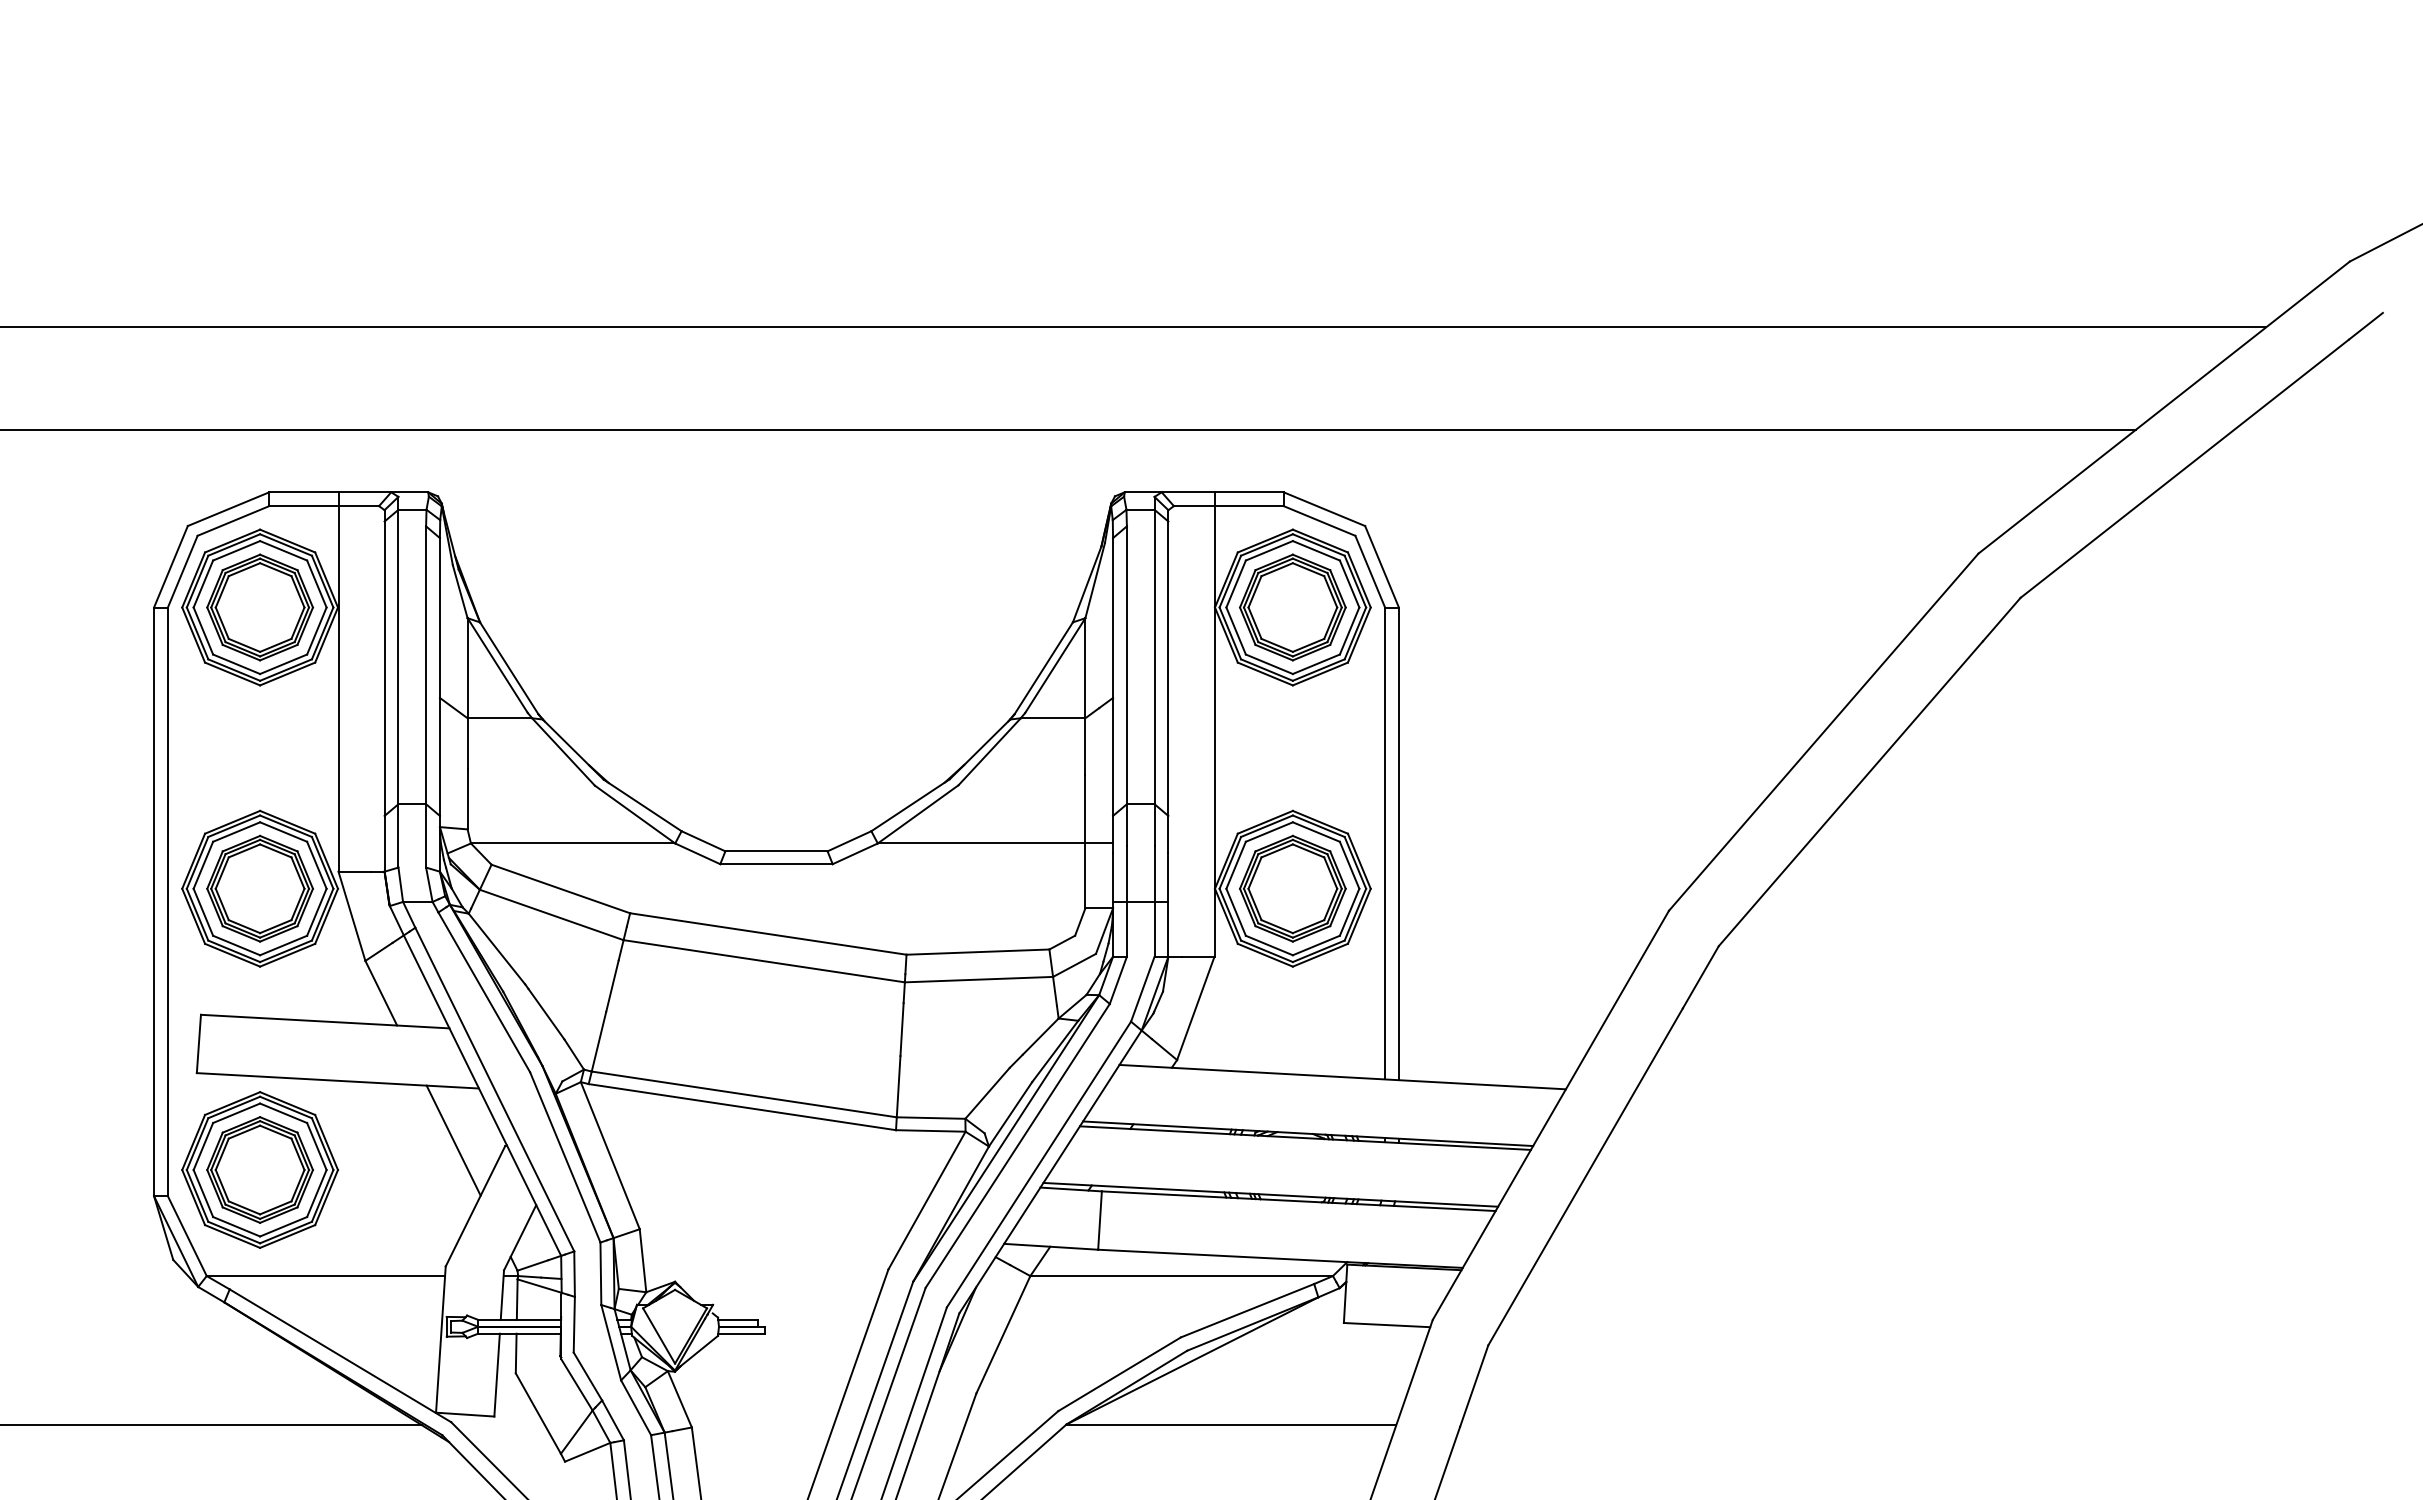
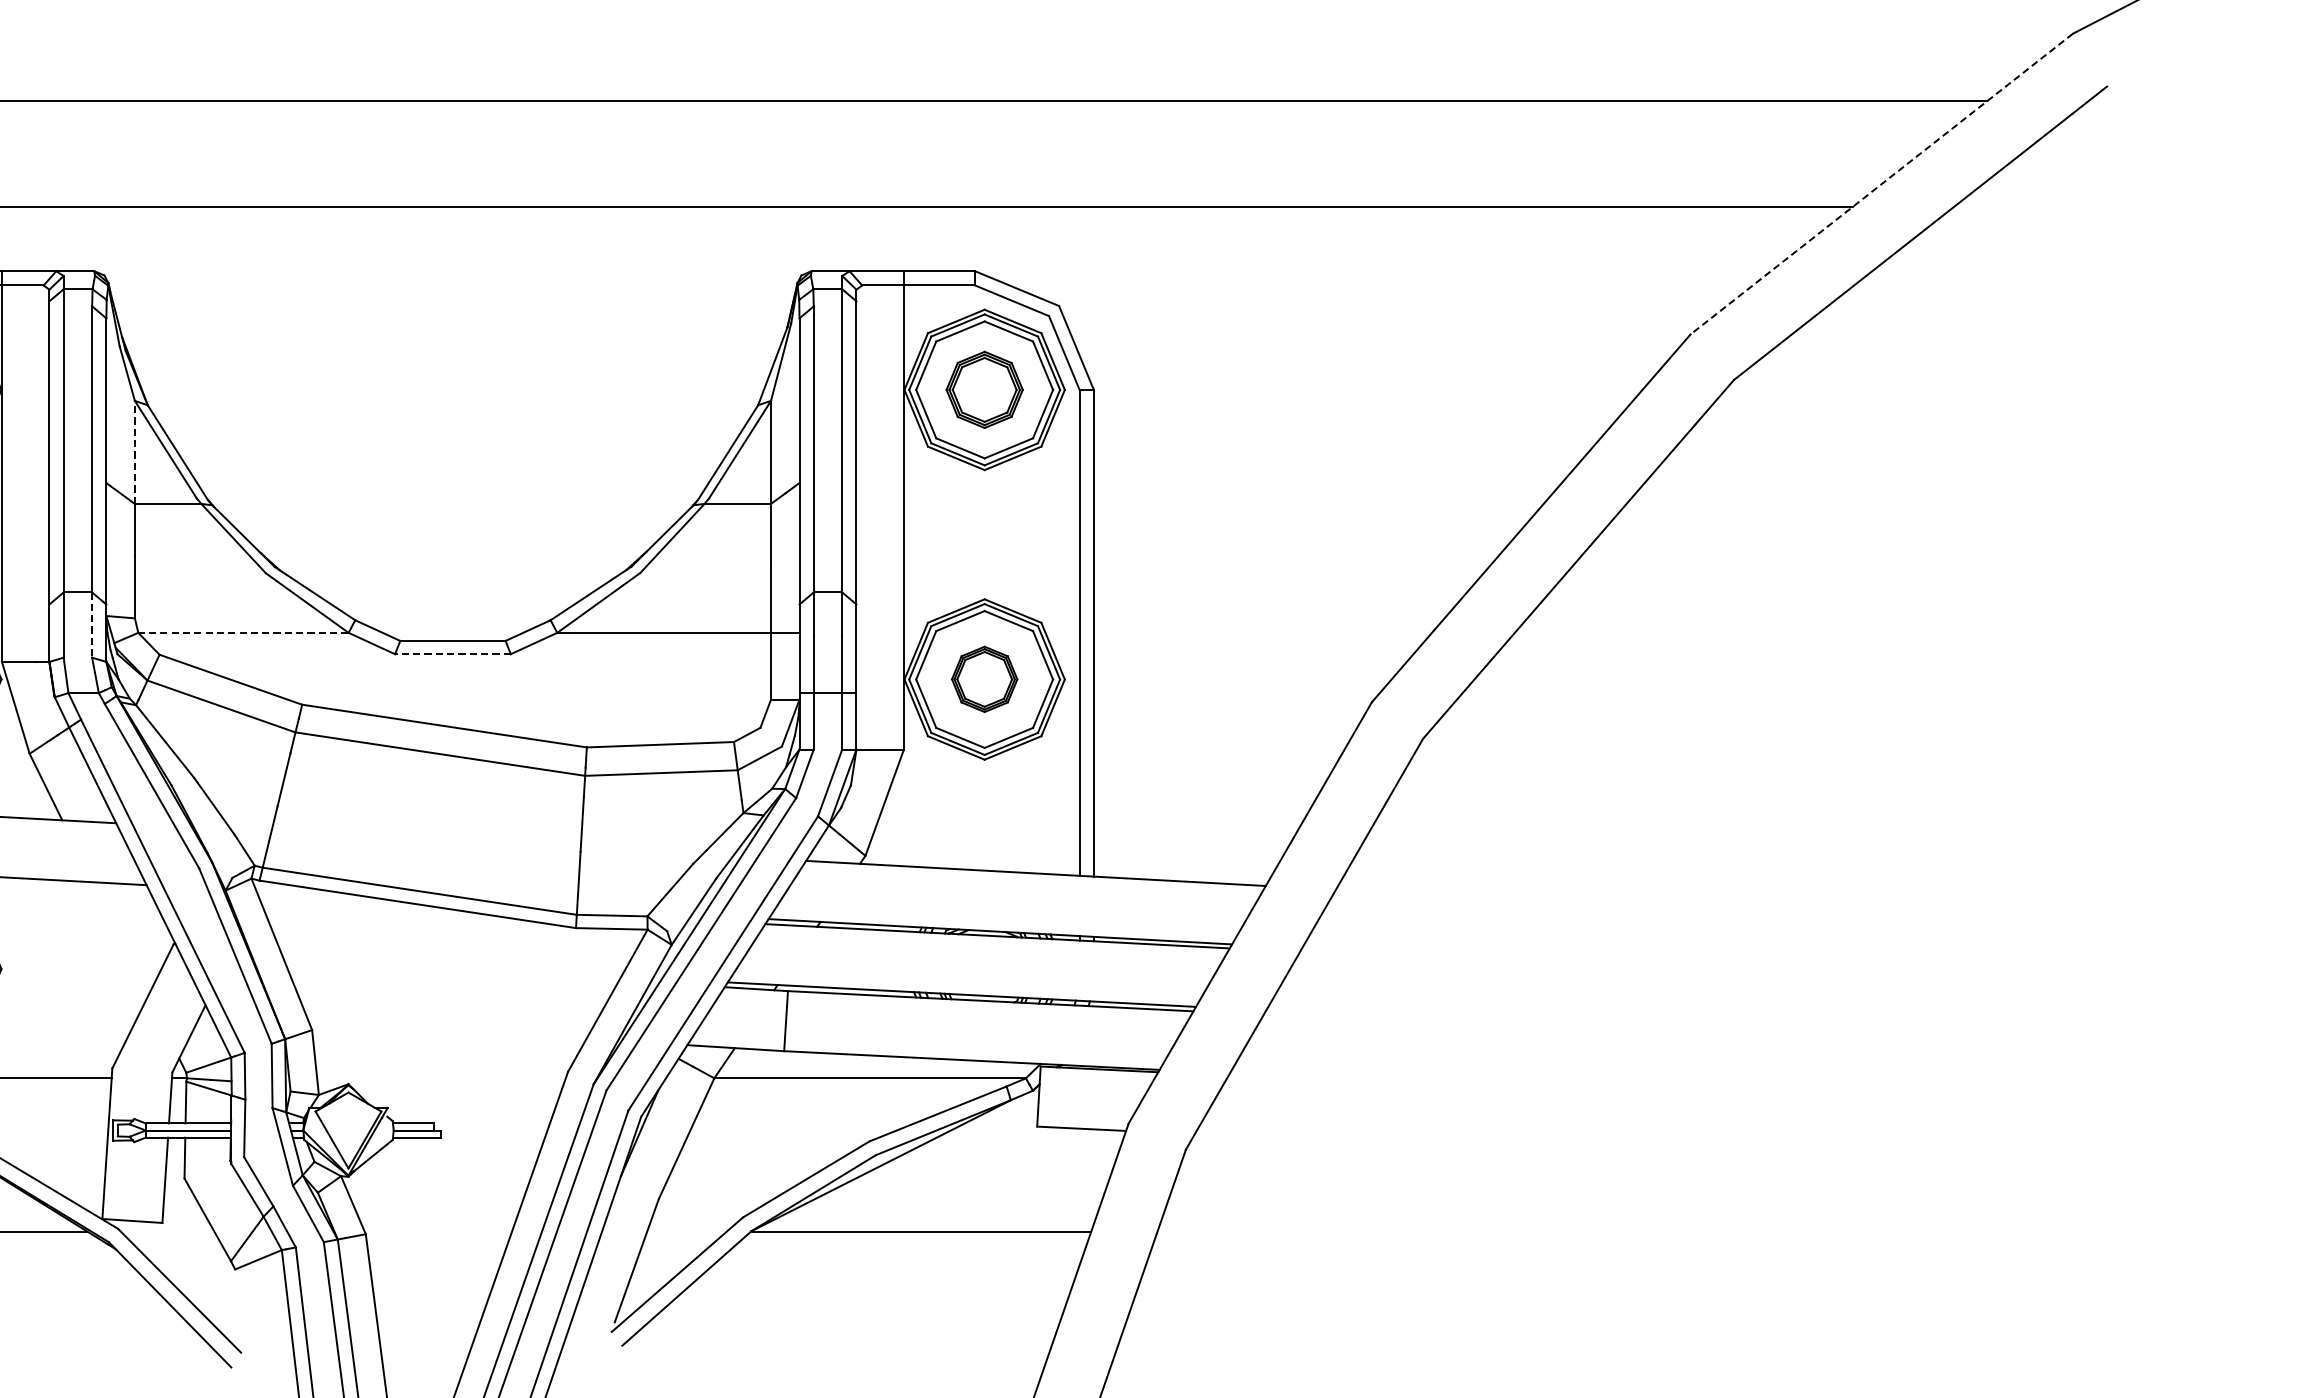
line: (2163, 407) -> (1881, 183), solid -> dashed
part: (1292, 607) -> (984, 389), size x0.7
line: (467, 667) -> (134, 451), solid -> dashed
line: (426, 835) -> (92, 624), solid -> dashed
line: (572, 843) -> (242, 632), solid -> dashed
line: (776, 864) -> (452, 654), solid -> dashed
part: (1292, 888) -> (984, 679), size x0.6
line: (453, 1140) -> (120, 938), removed

